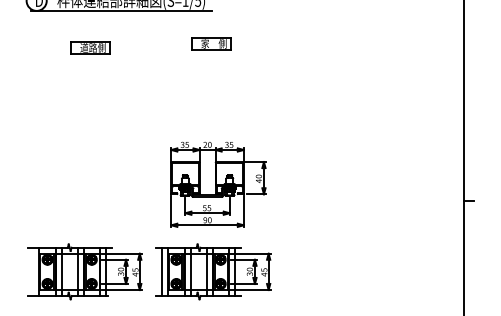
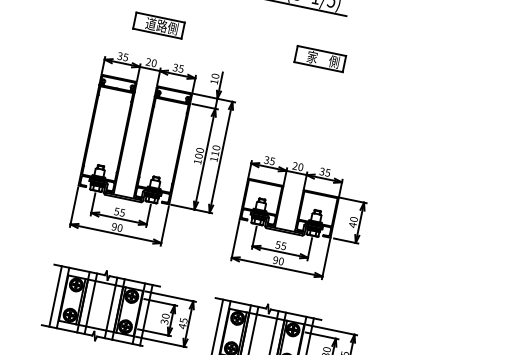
part: (211, 43) -> (320, 58), moved
part: (90, 47) -> (158, 25), moved
part: (86, 144) -> (154, 150), added
part: (218, 184) -> (301, 218), moved
line: (33, 271) -> (55, 295), added

